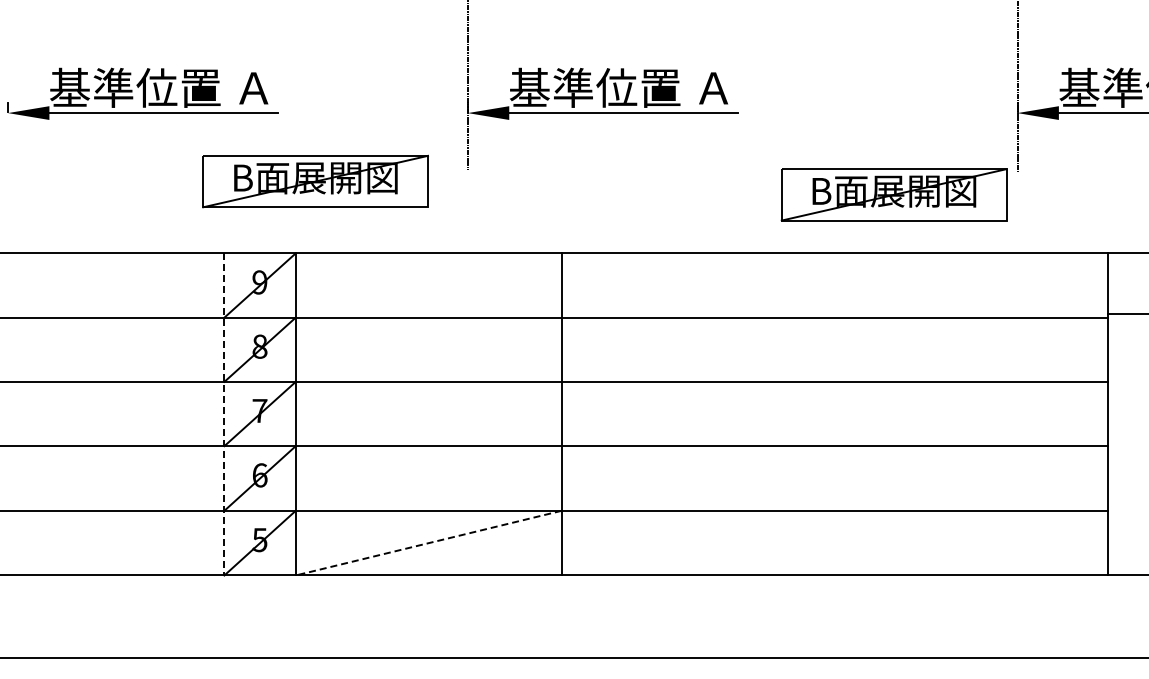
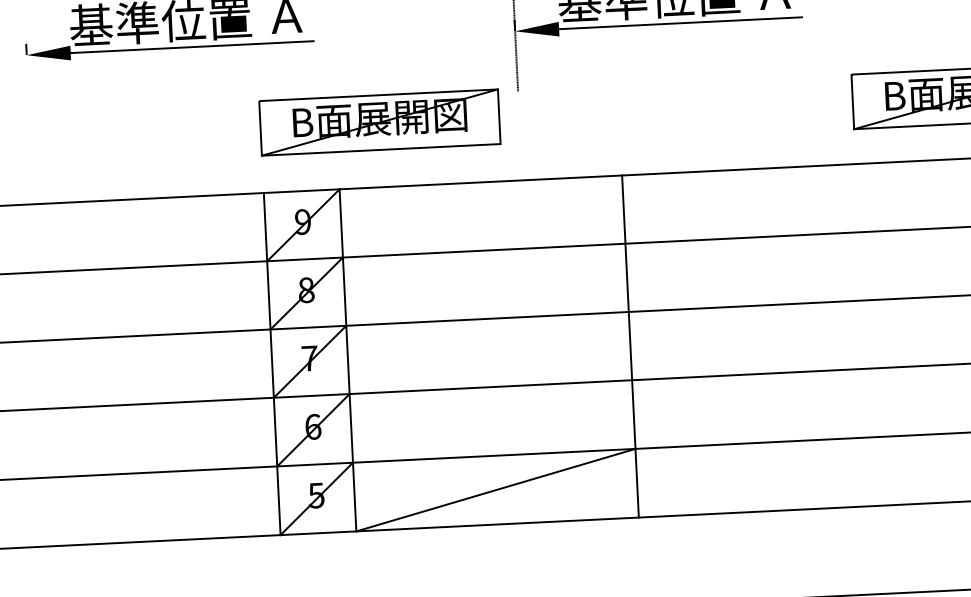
part: (315, 181) -> (379, 122), moved
line: (224, 414) -> (272, 364), dashed -> solid
line: (428, 543) -> (495, 490), dashed -> solid

